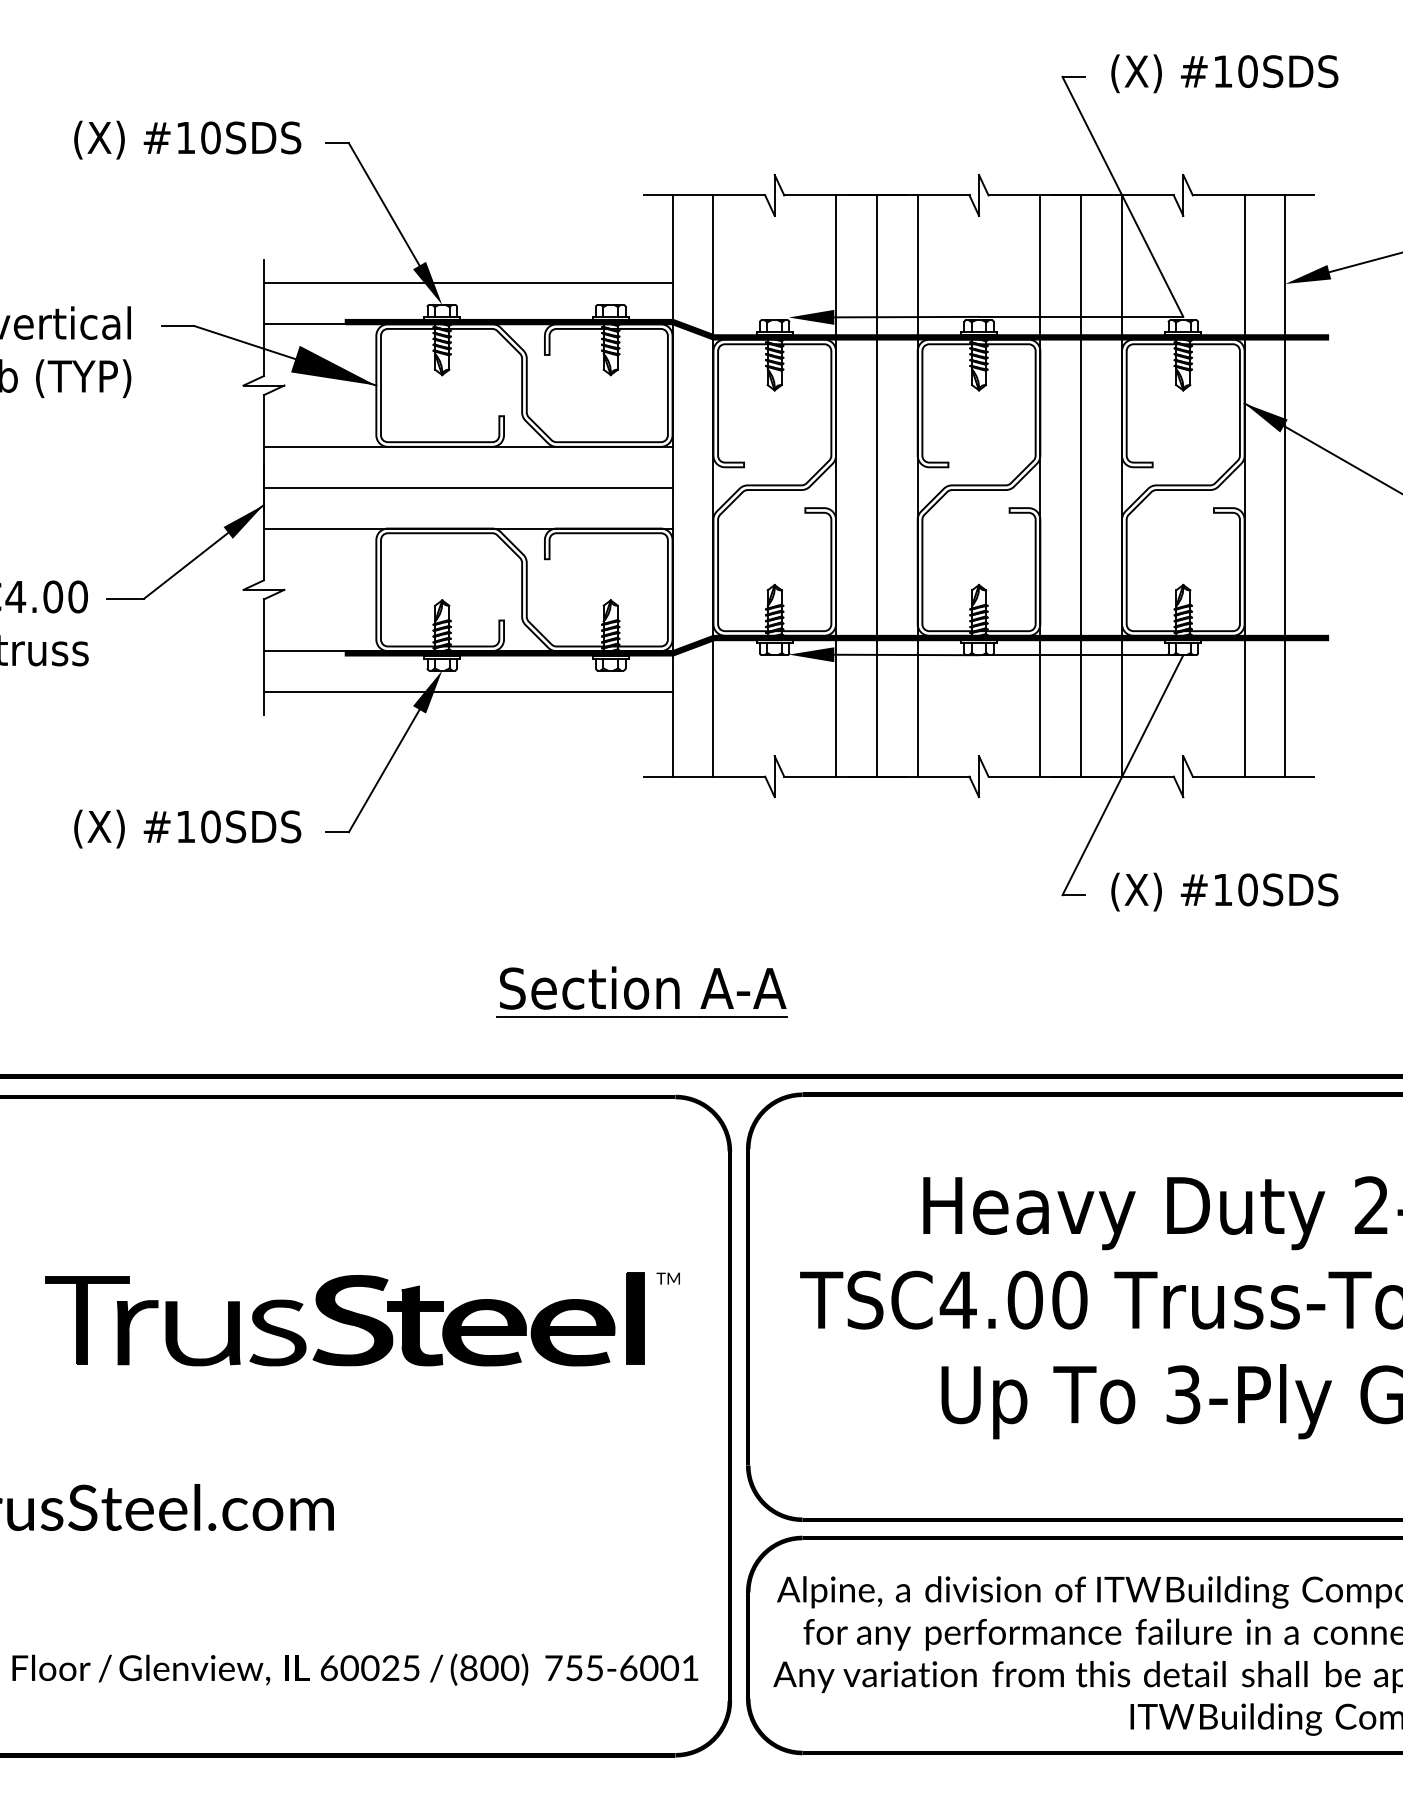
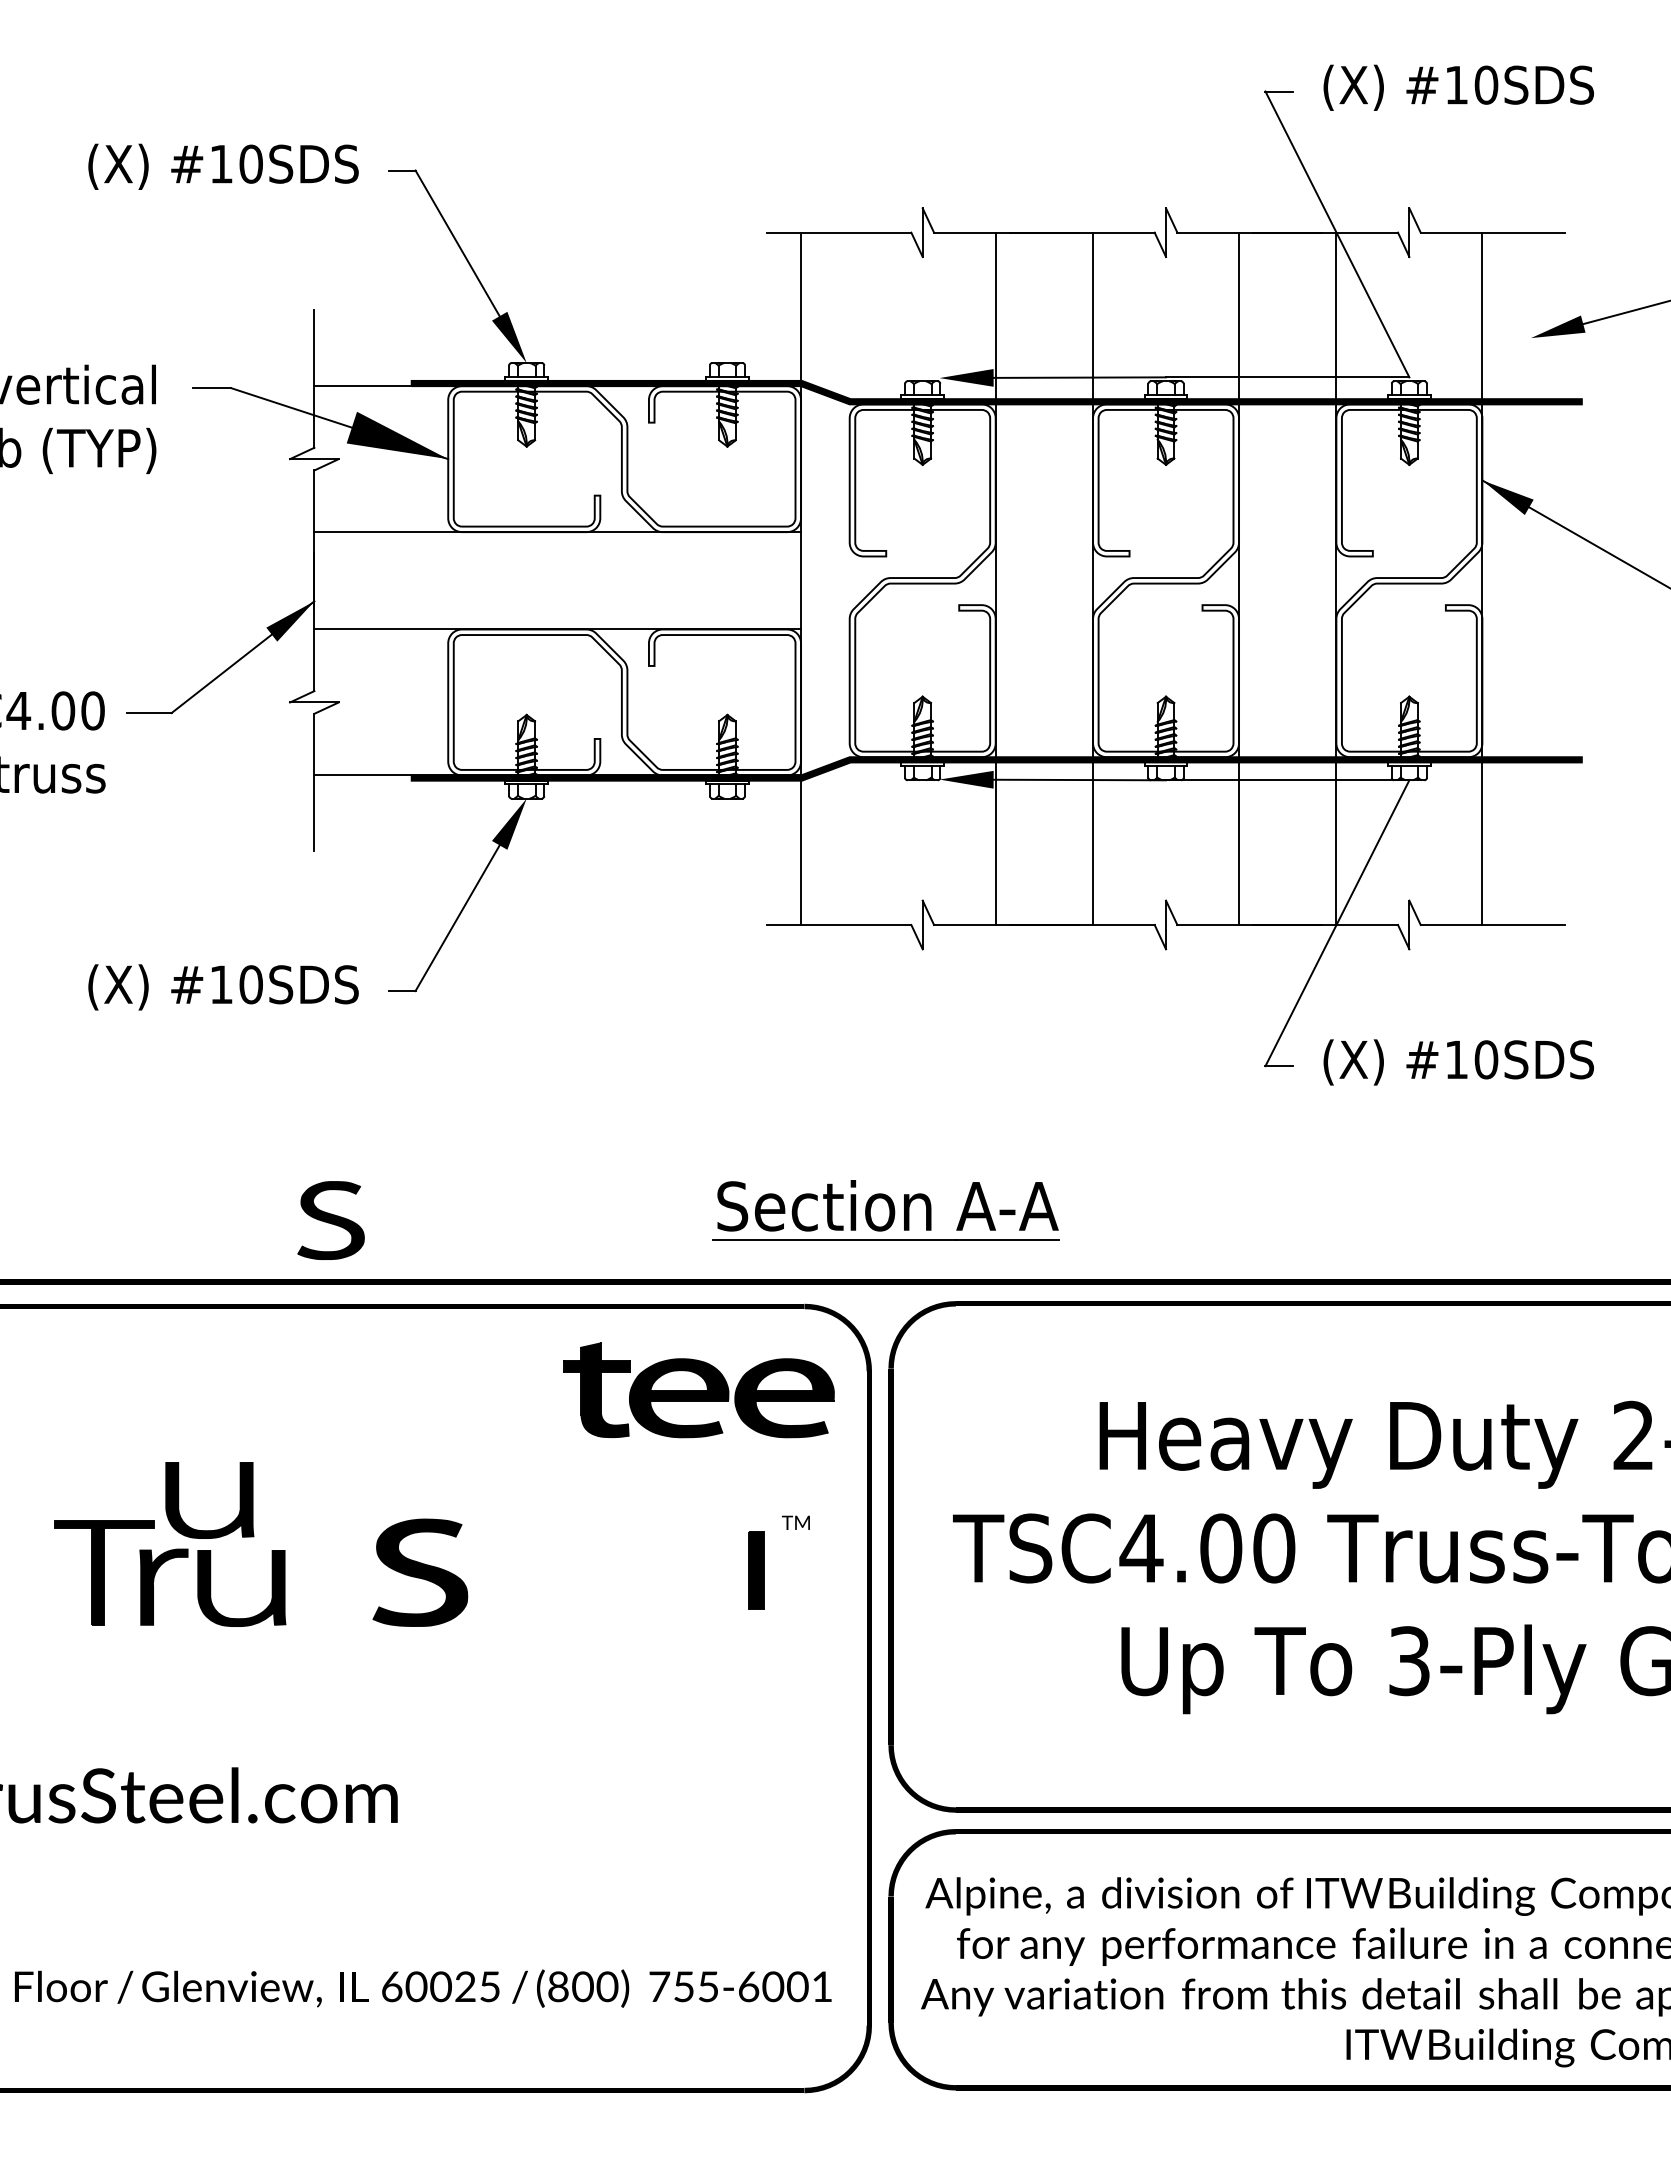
line: (468, 283) -> (557, 337), removed
line: (713, 485) -> (849, 578), removed
line: (876, 485) -> (1044, 578), removed
line: (1080, 485) -> (1287, 578), removed
line: (1285, 485) -> (1531, 578), removed
line: (468, 487) -> (557, 580), removed
line: (468, 692) -> (557, 824), removed
part: (641, 992) -> (885, 1210), moved
part: (180, 1284) -> (214, 1529), added
part: (635, 1318) -> (756, 1570), size x0.7
part: (500, 1326) -> (698, 1390), moved
part: (277, 1332) -> (330, 1220), moved

